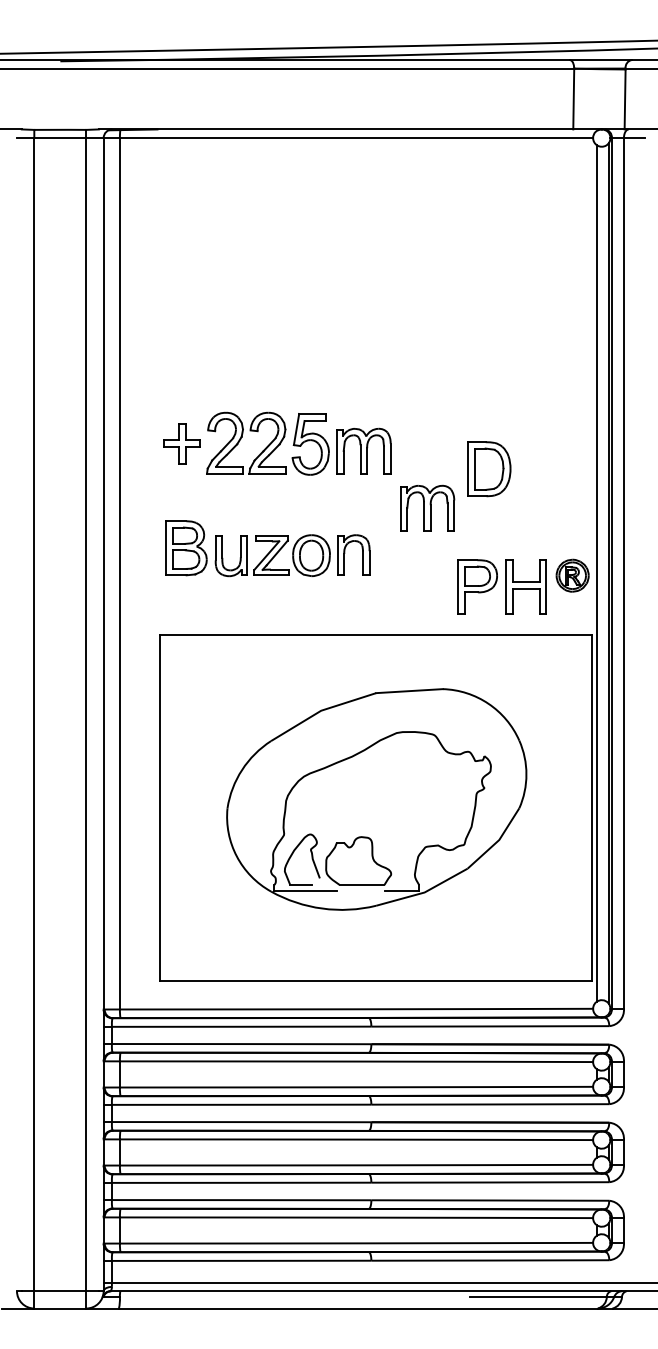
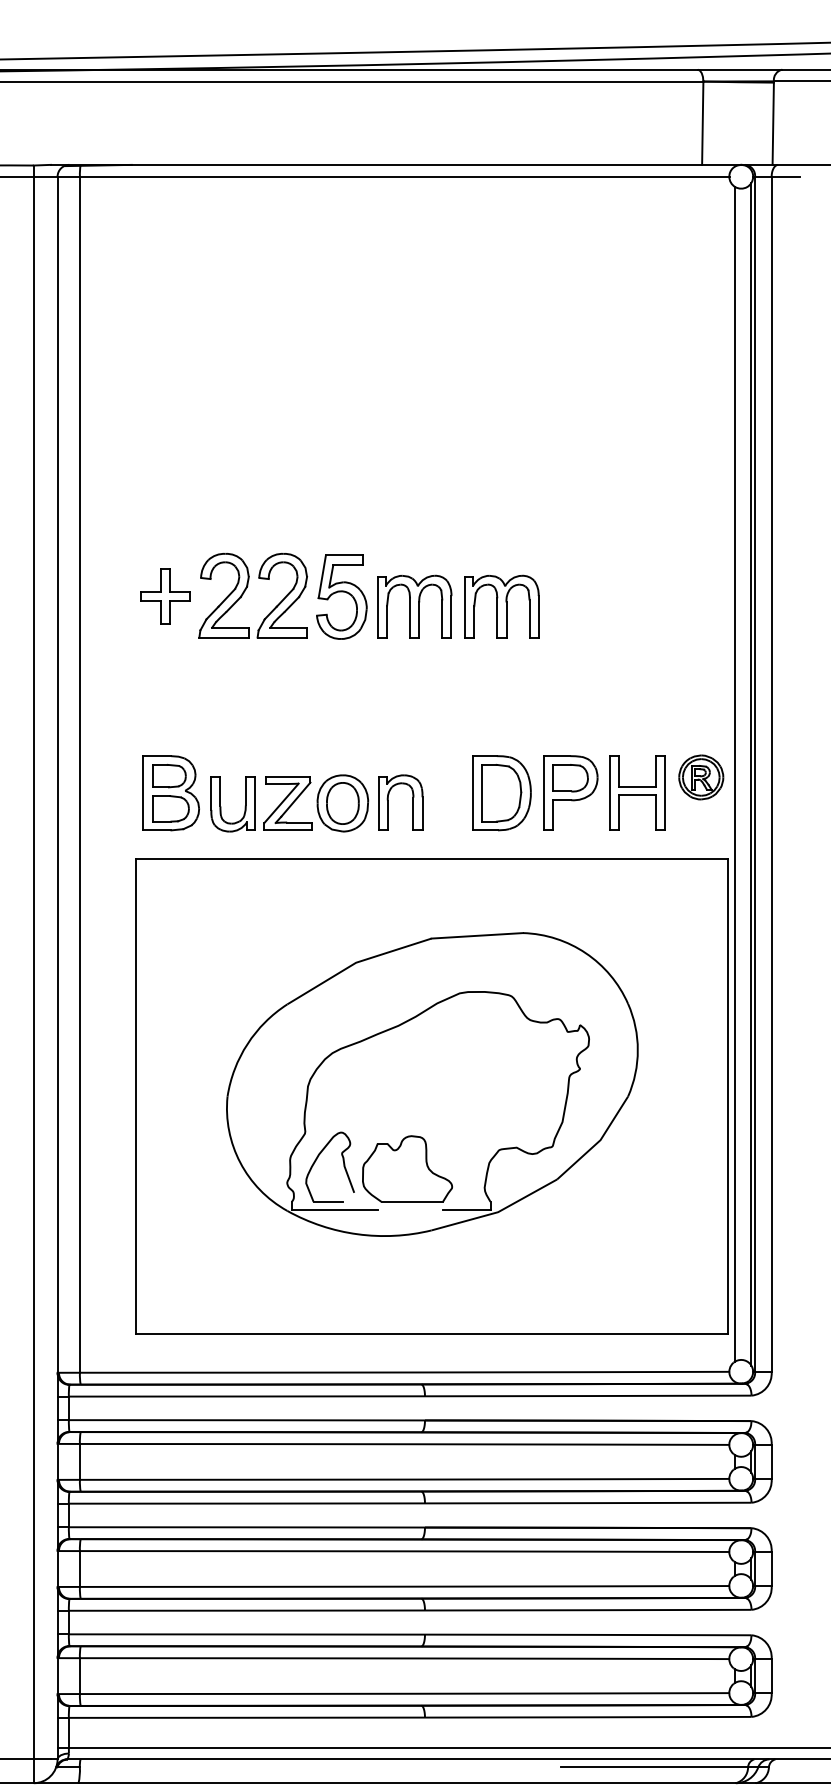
part: (489, 469) -> (502, 793), moved
part: (427, 507) -> (502, 605), moved
part: (267, 548) -> (282, 793), moved

